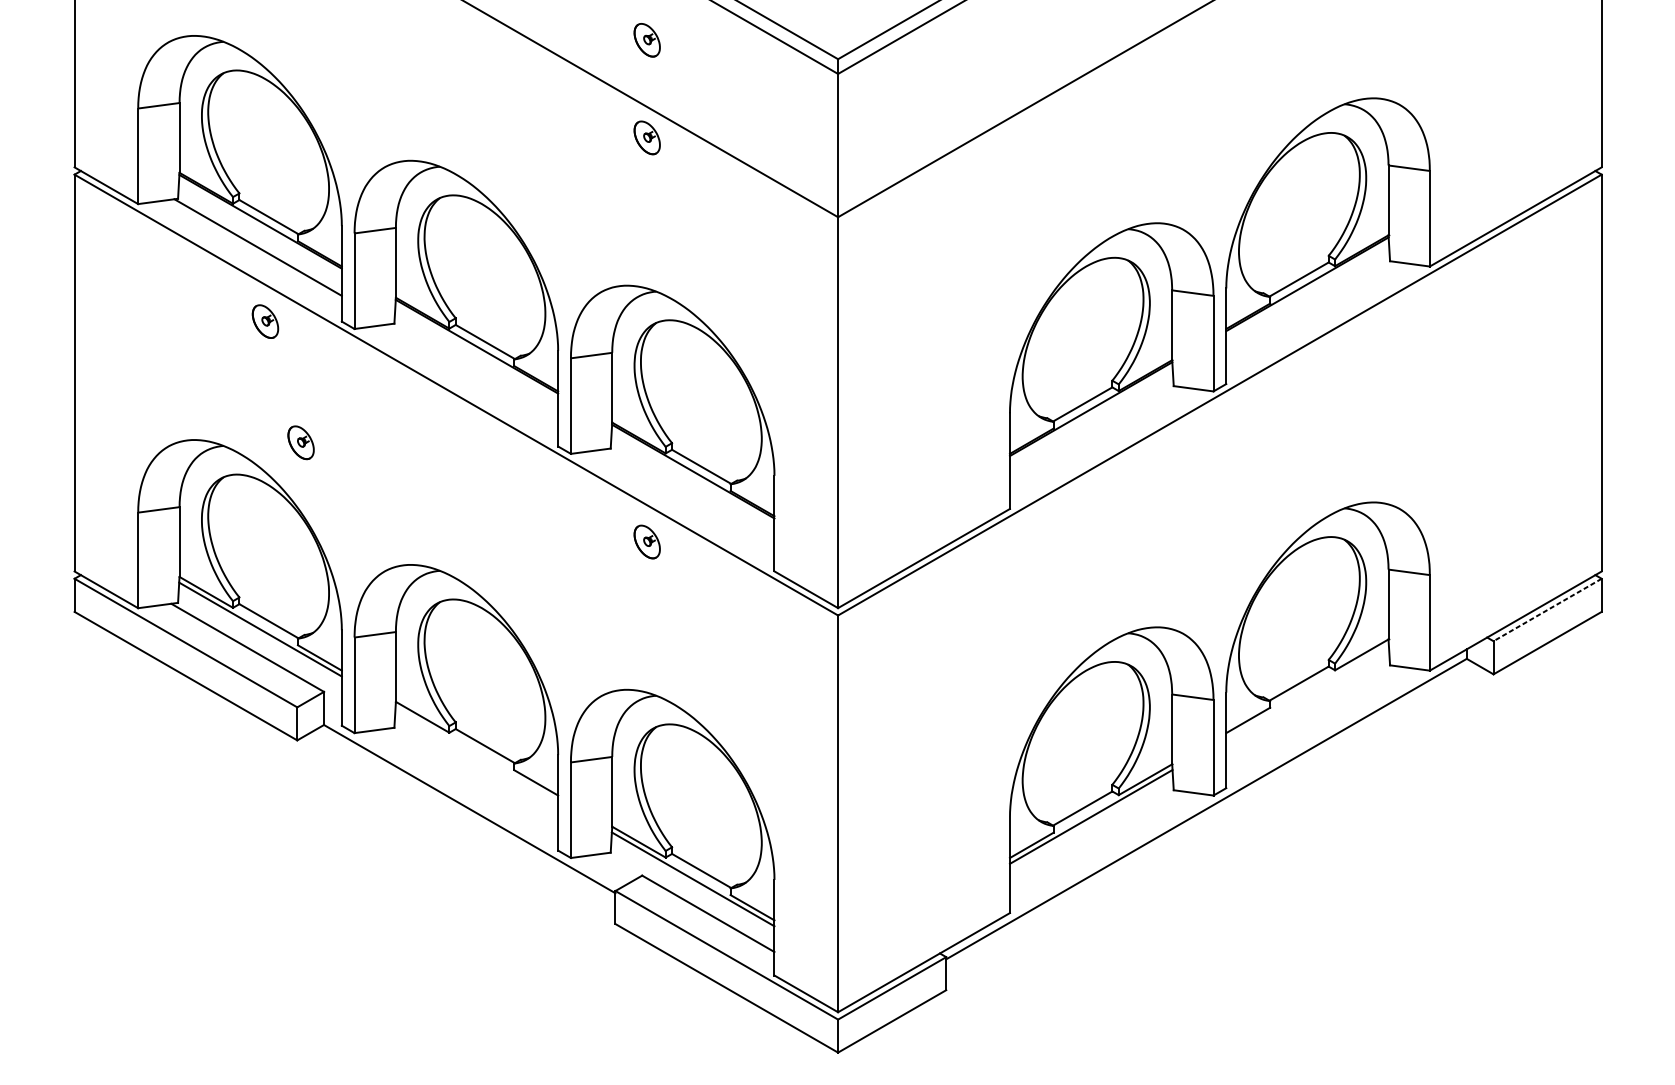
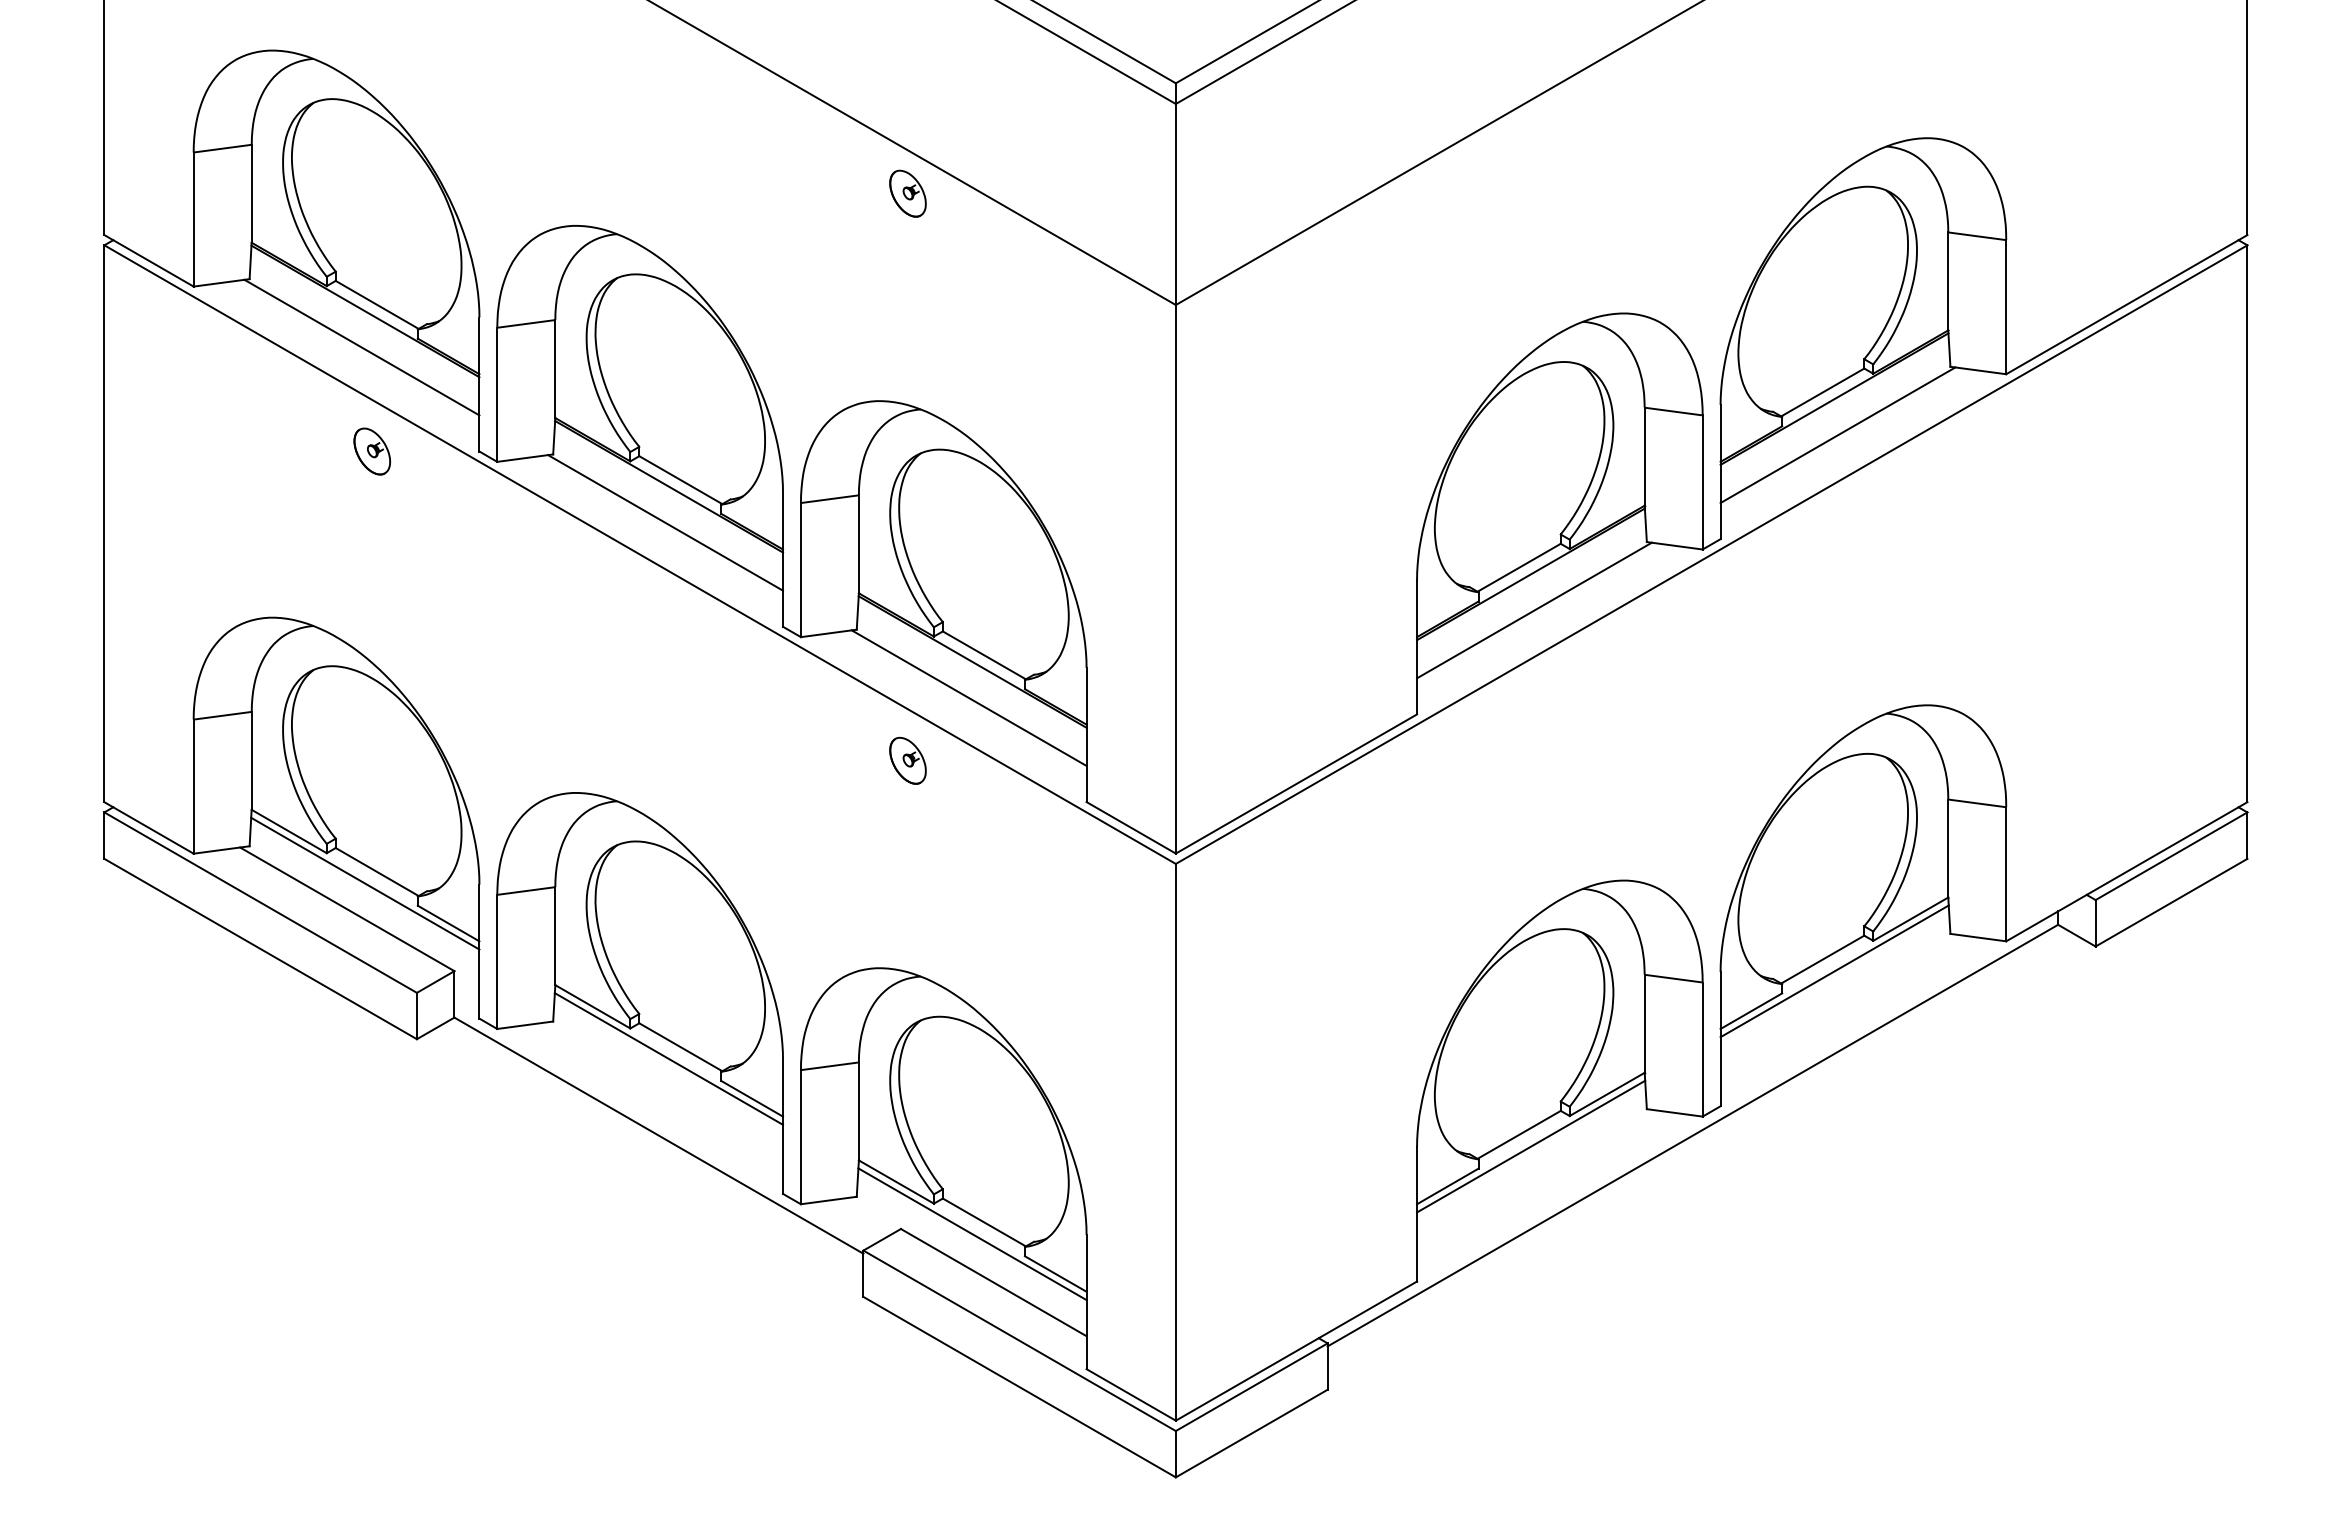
part: (646, 40) -> (907, 56), removed
line: (1309, 310) -> (1837, 435), added
line: (474, 372) -> (665, 522), added
line: (1093, 434) -> (1534, 610), added
part: (300, 442) -> (421, 621), removed
line: (690, 496) -> (968, 697), added
line: (1547, 610) -> (2171, 856), dashed -> solid
line: (1307, 692) -> (1834, 971), added
line: (476, 754) -> (668, 1058), added

